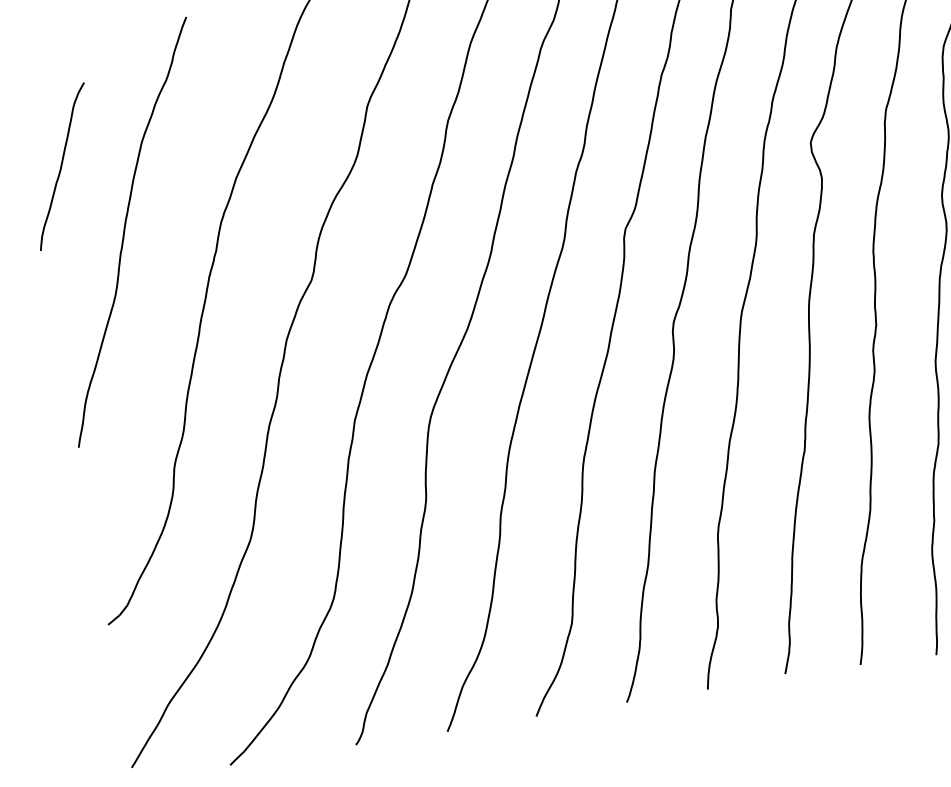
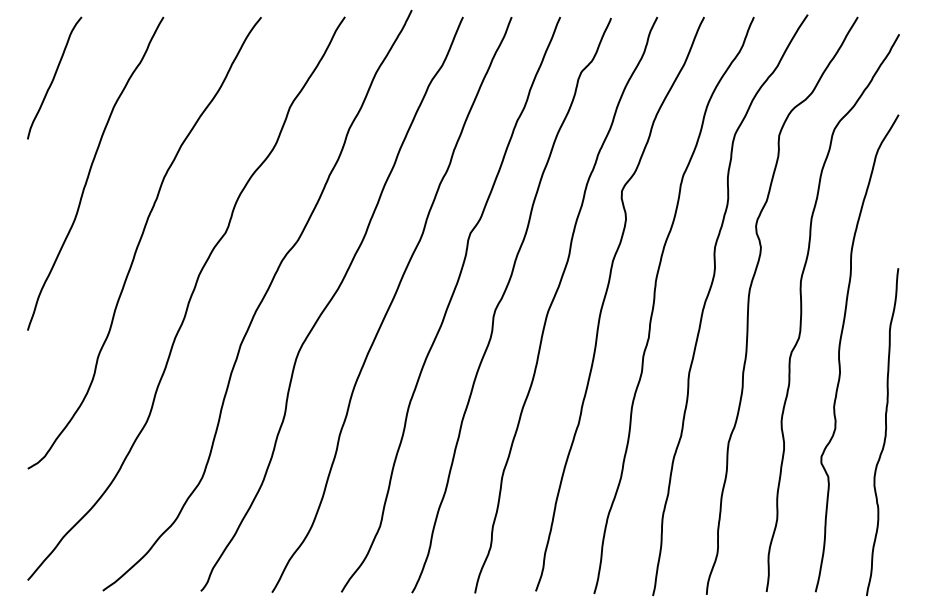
curve: (62, 165) -> (54, 77), moved

